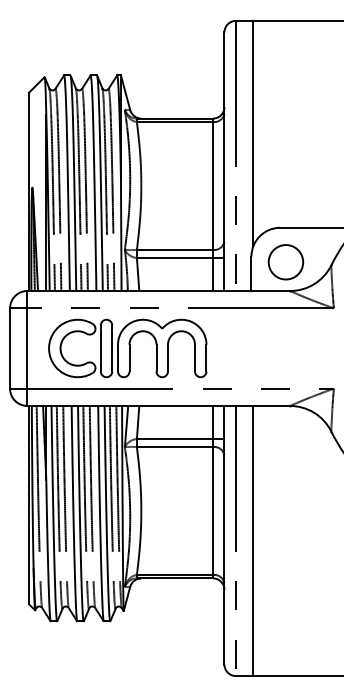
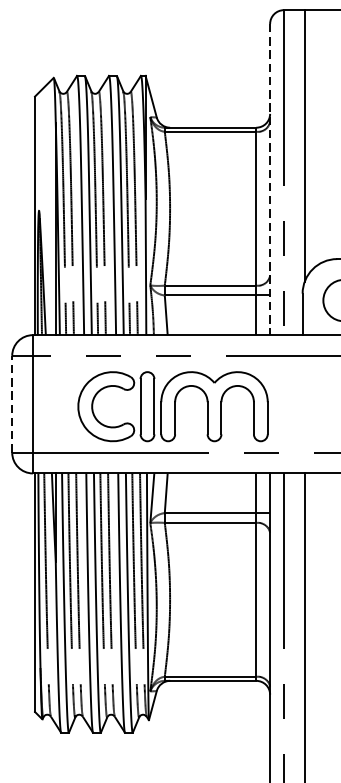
line: (224, 162) -> (270, 180), solid -> dashed
line: (10, 348) -> (12, 404), solid -> dashed
part: (127, 348) -> (172, 406), moved

